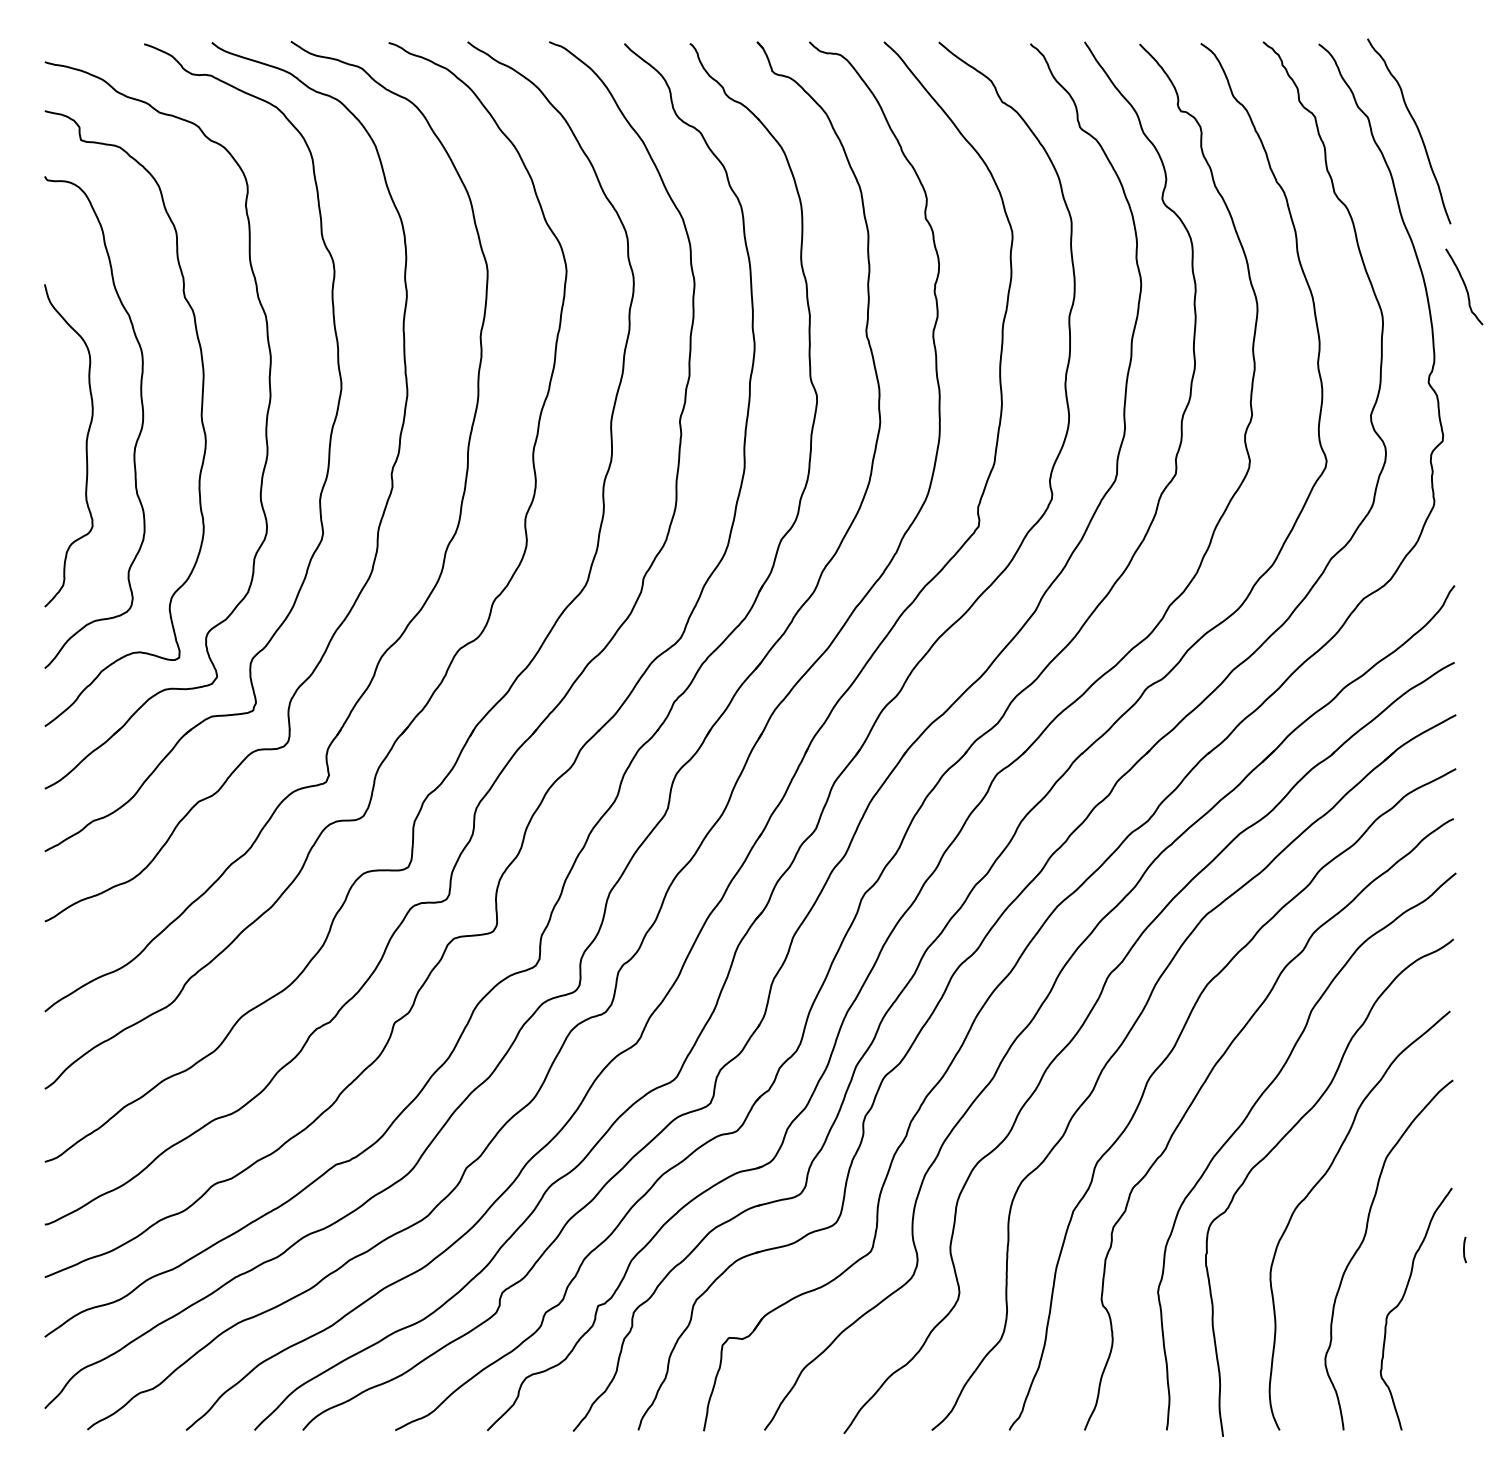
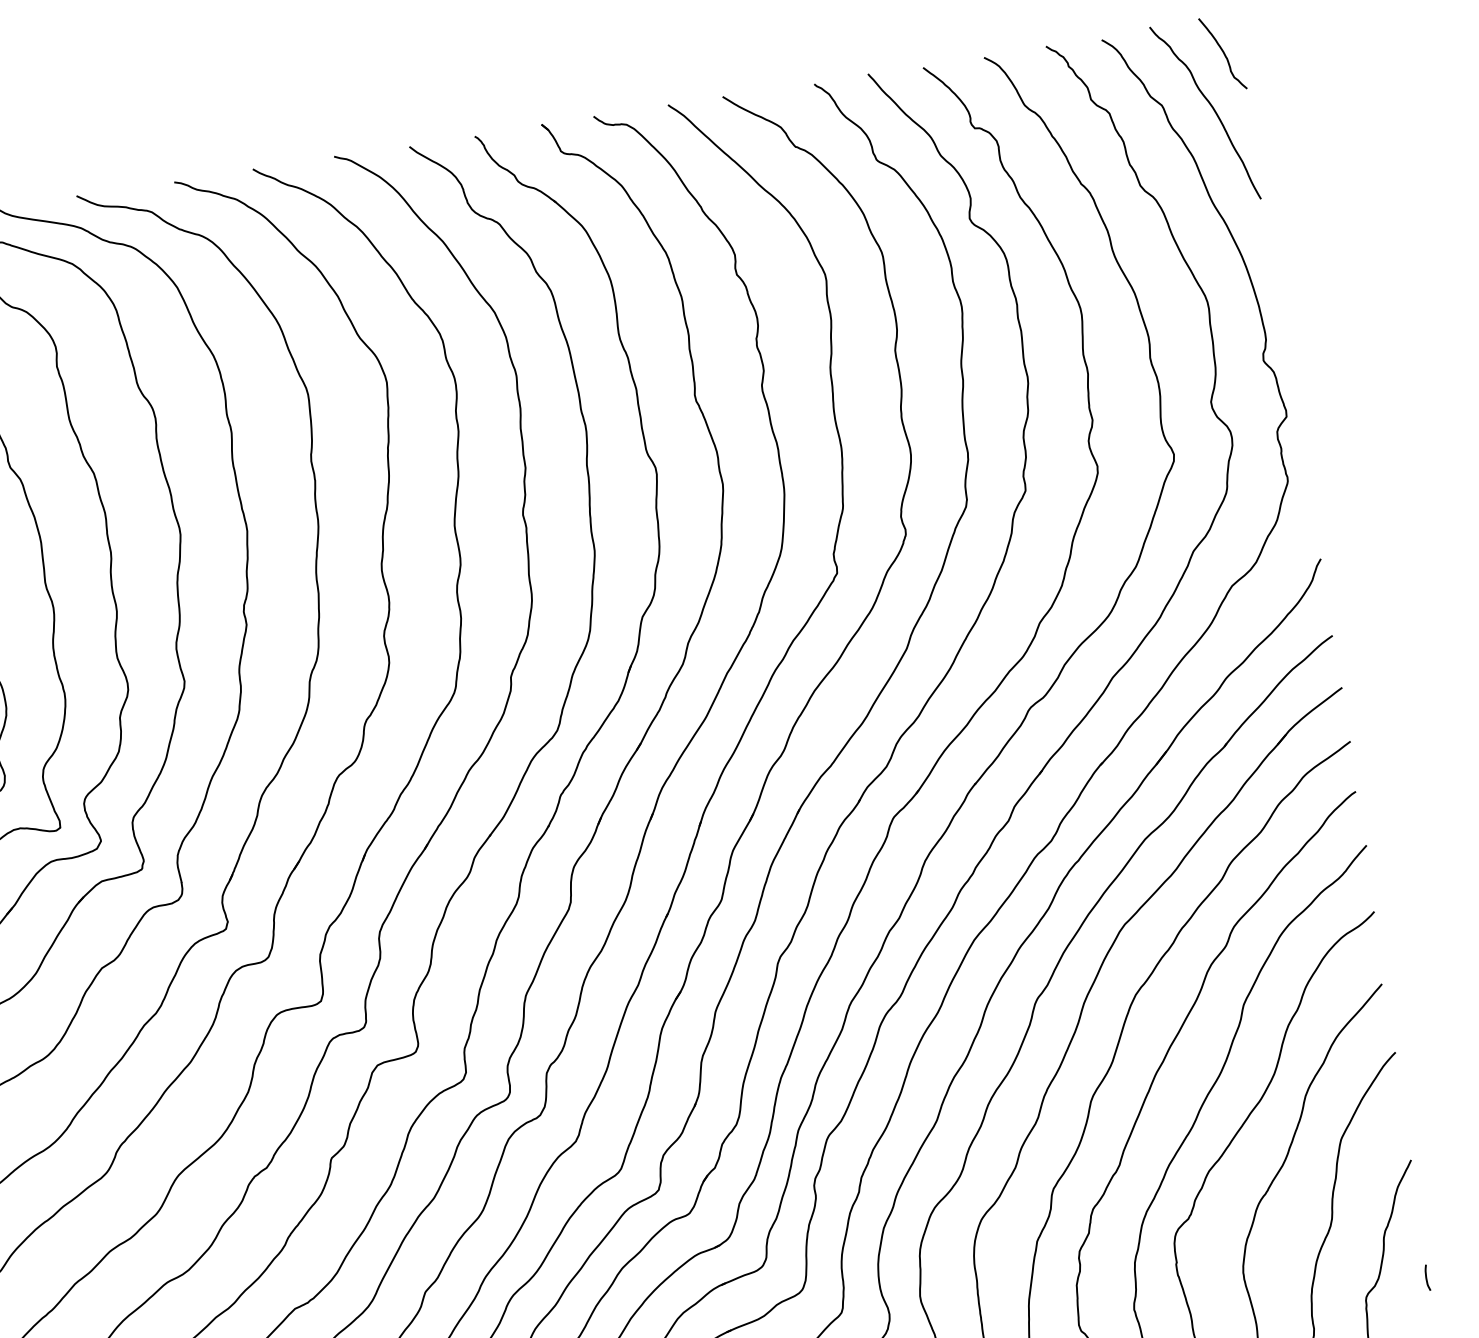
curve: (1464, 286) -> (1222, 53), moved
curve: (1464, 1249) -> (1426, 1277), moved

